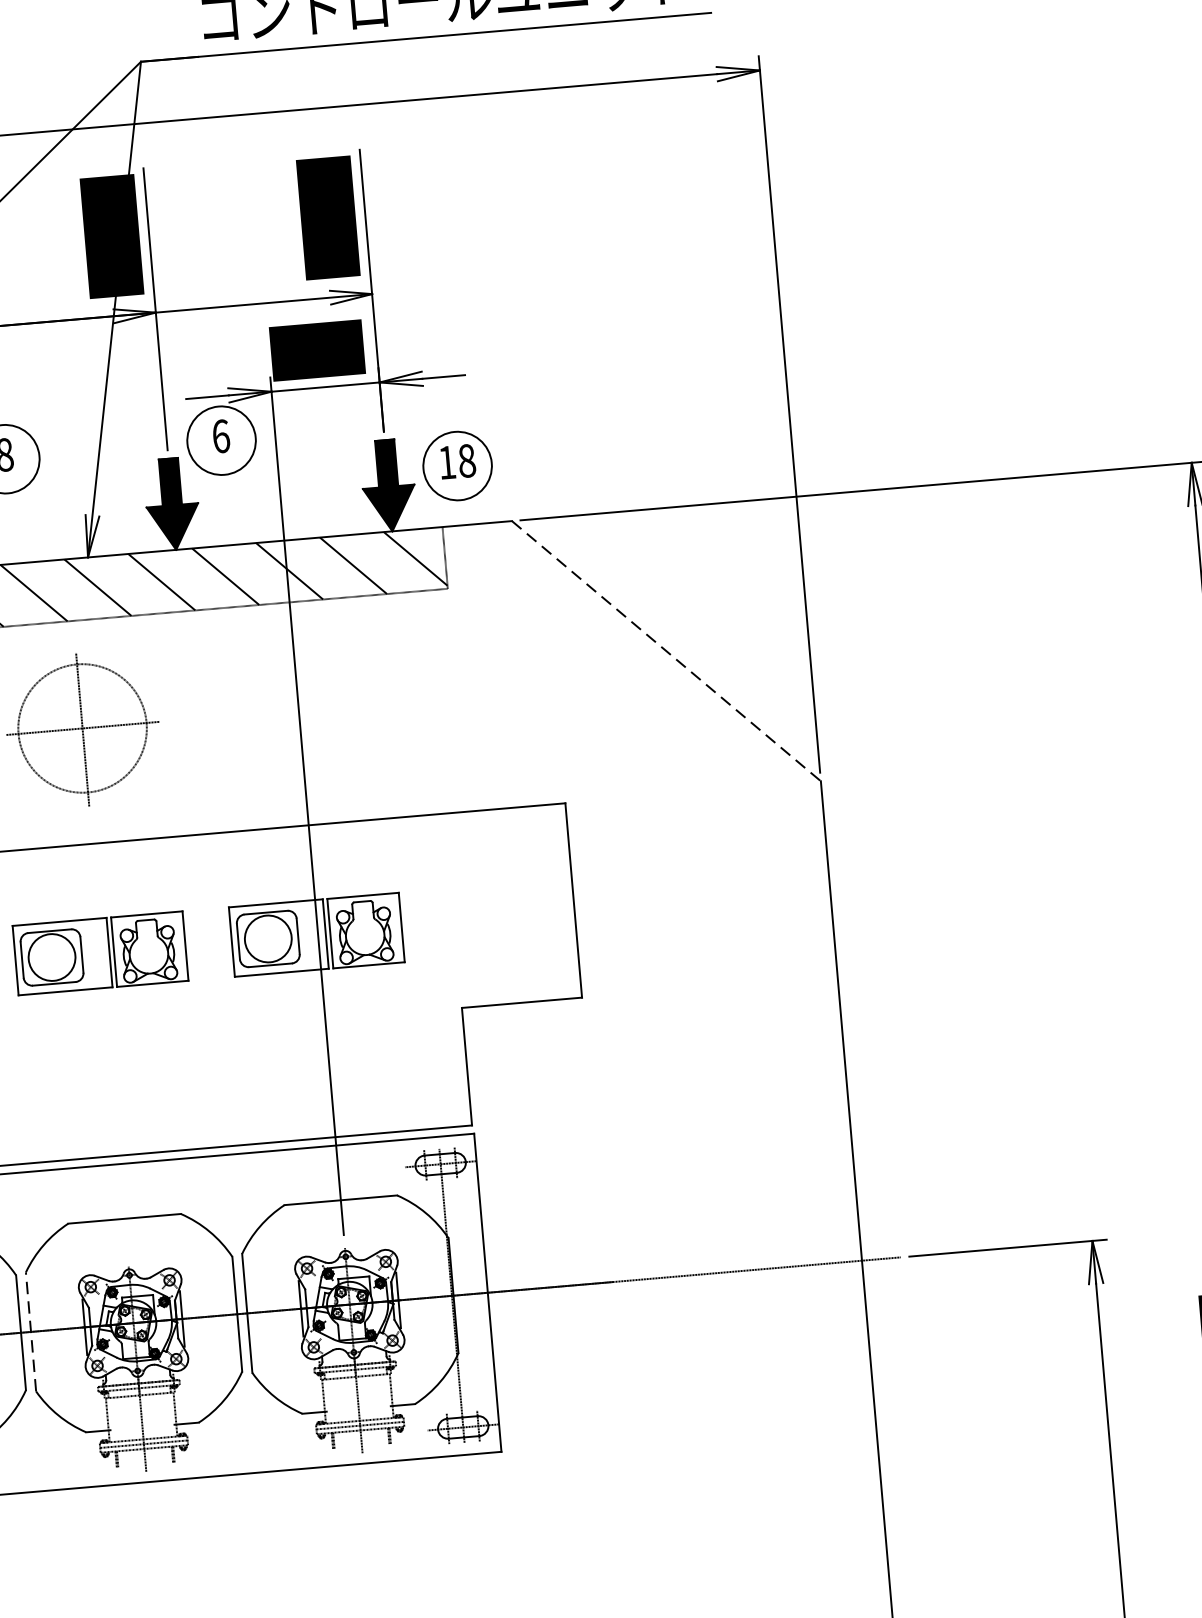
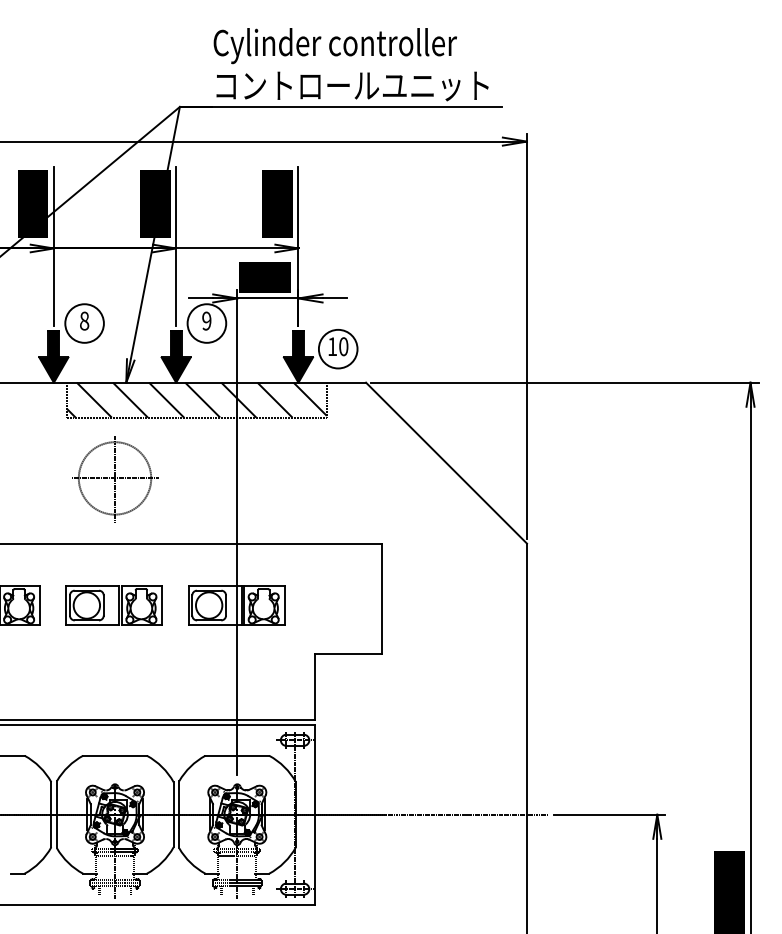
text: (220, 435) -> (206, 320), 6 -> 9
text: (466, 460) -> (343, 346), 18 -> 10
line: (666, 651) -> (446, 463), dashed -> solid
line: (31, 1331) -> (57, 814), dashed -> solid

